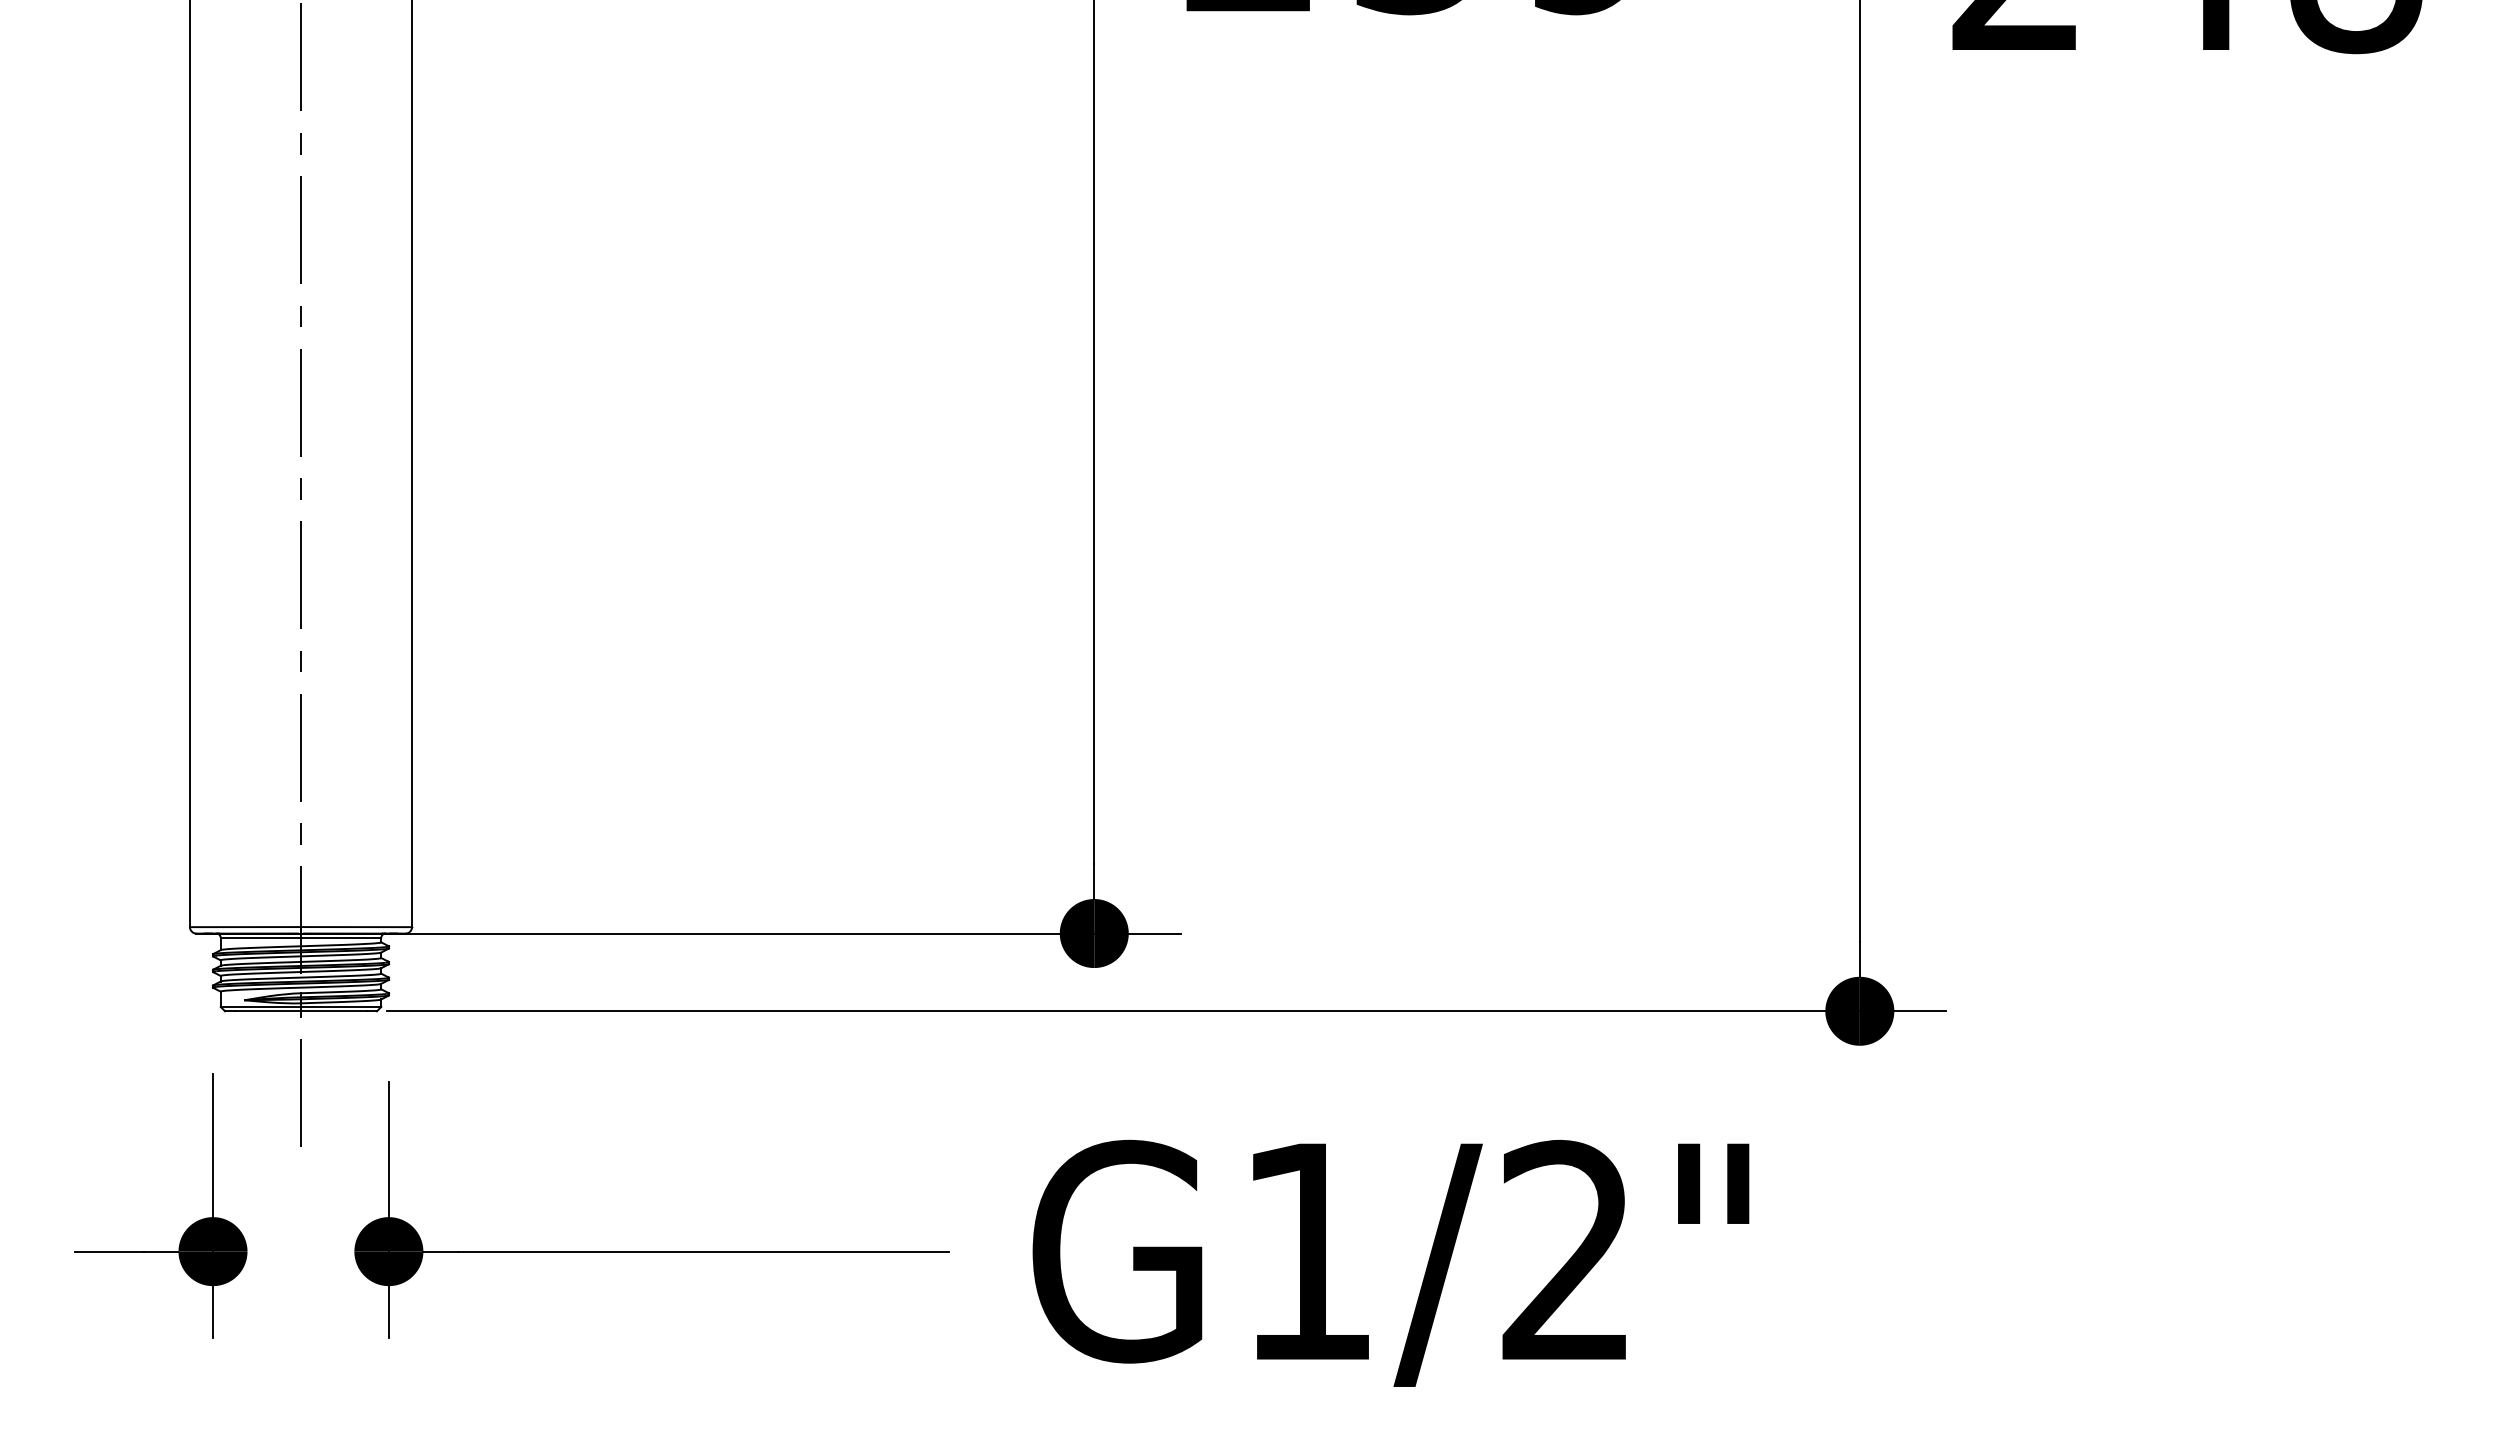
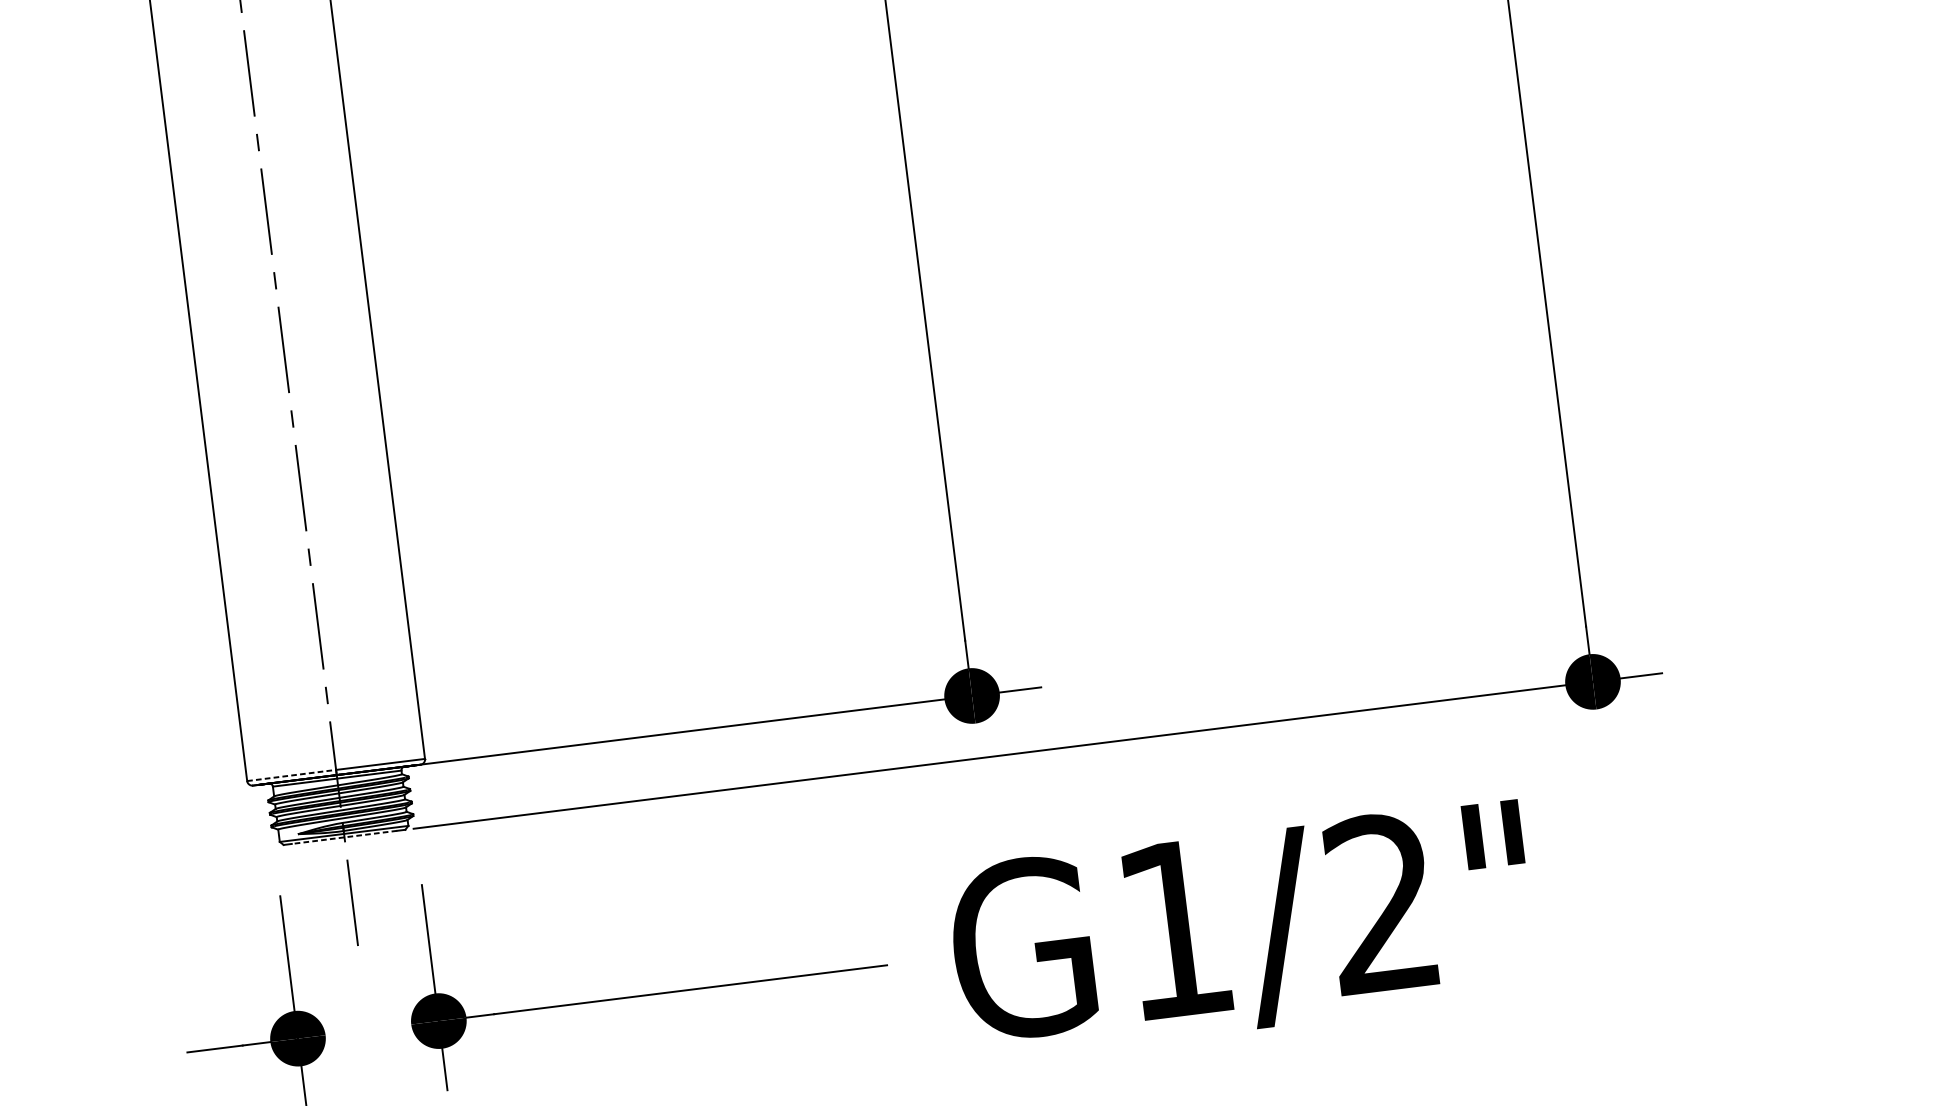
line: (245, 927) -> (291, 775), solid -> dashed
line: (300, 1011) -> (344, 837), solid -> dashed

